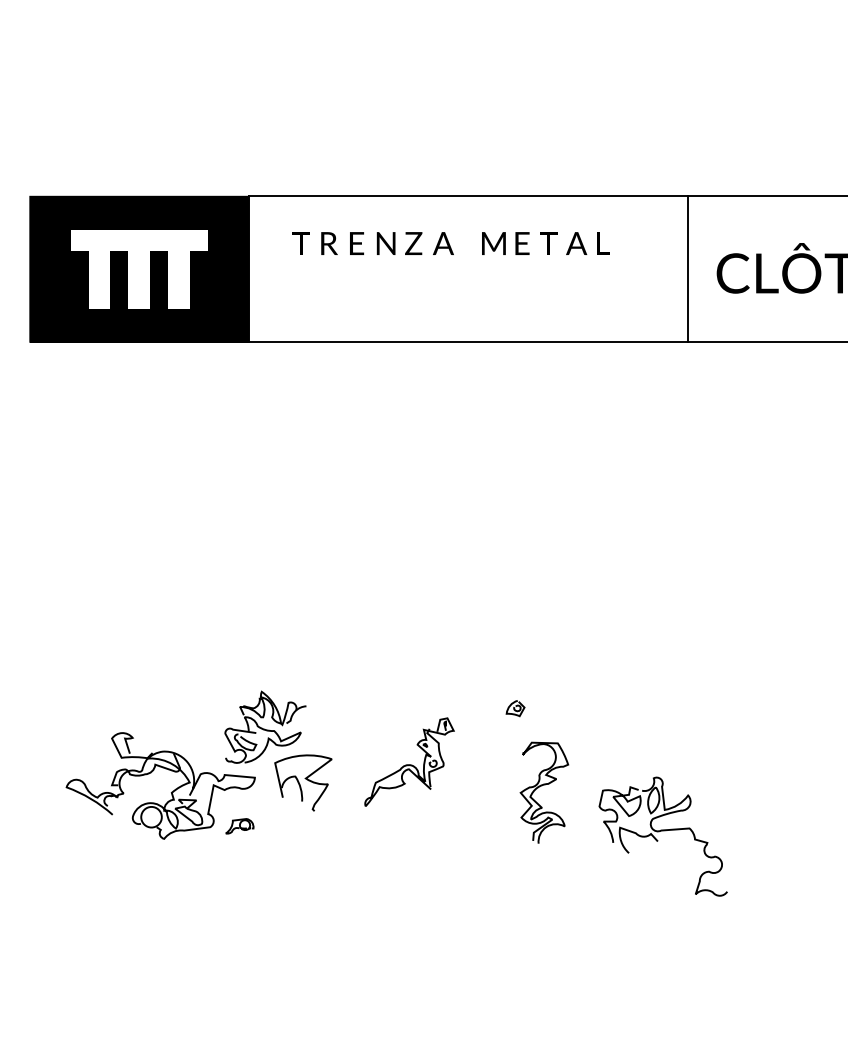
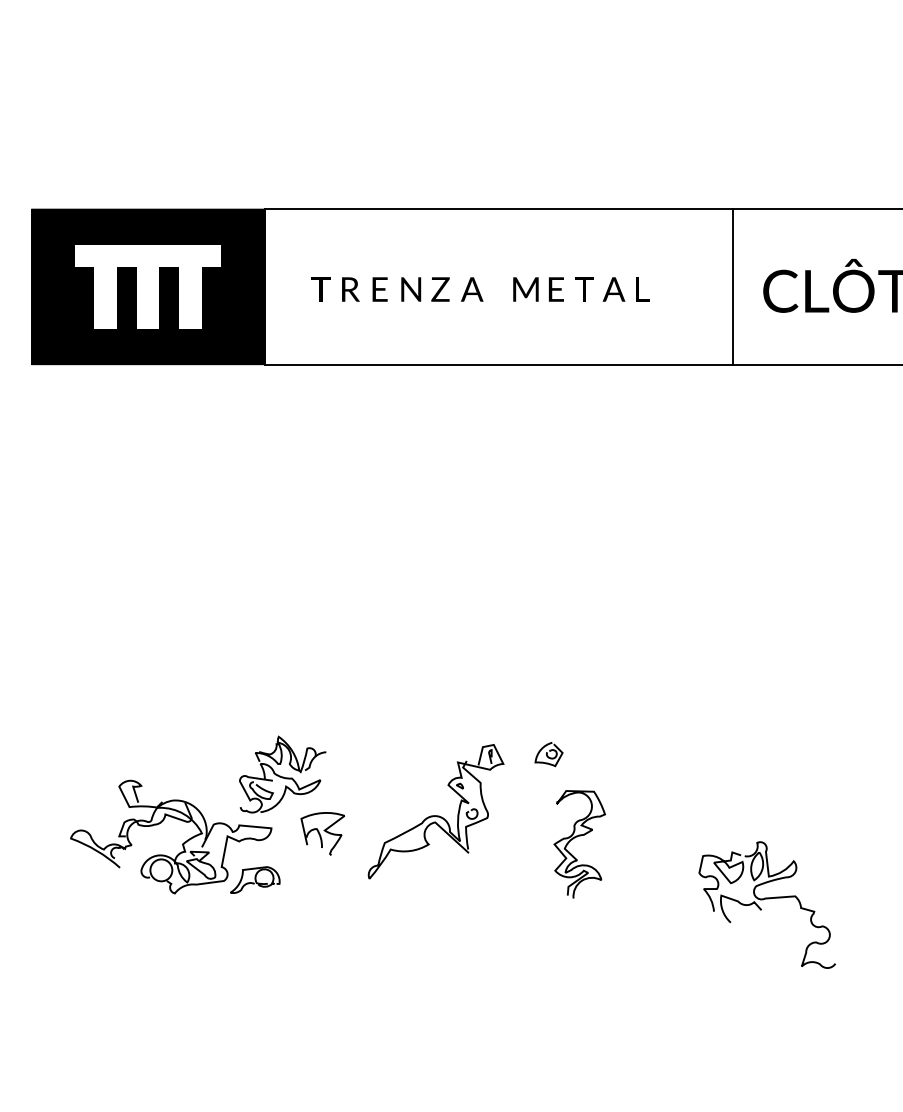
text: (451, 243) -> (480, 289), moved
part: (515, 708) -> (548, 754), size x1.43
part: (408, 761) -> (435, 811), size x1.43
part: (302, 782) -> (322, 833), size x0.71
part: (239, 825) -> (255, 879), size x1.67
part: (662, 836) -> (766, 904), moved

